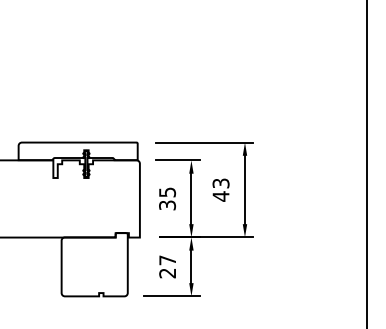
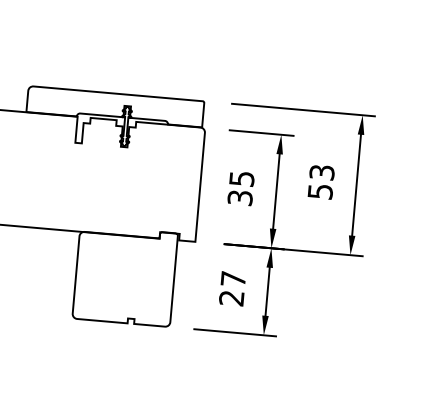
text: (220, 196) -> (319, 191), 43 -> 53

